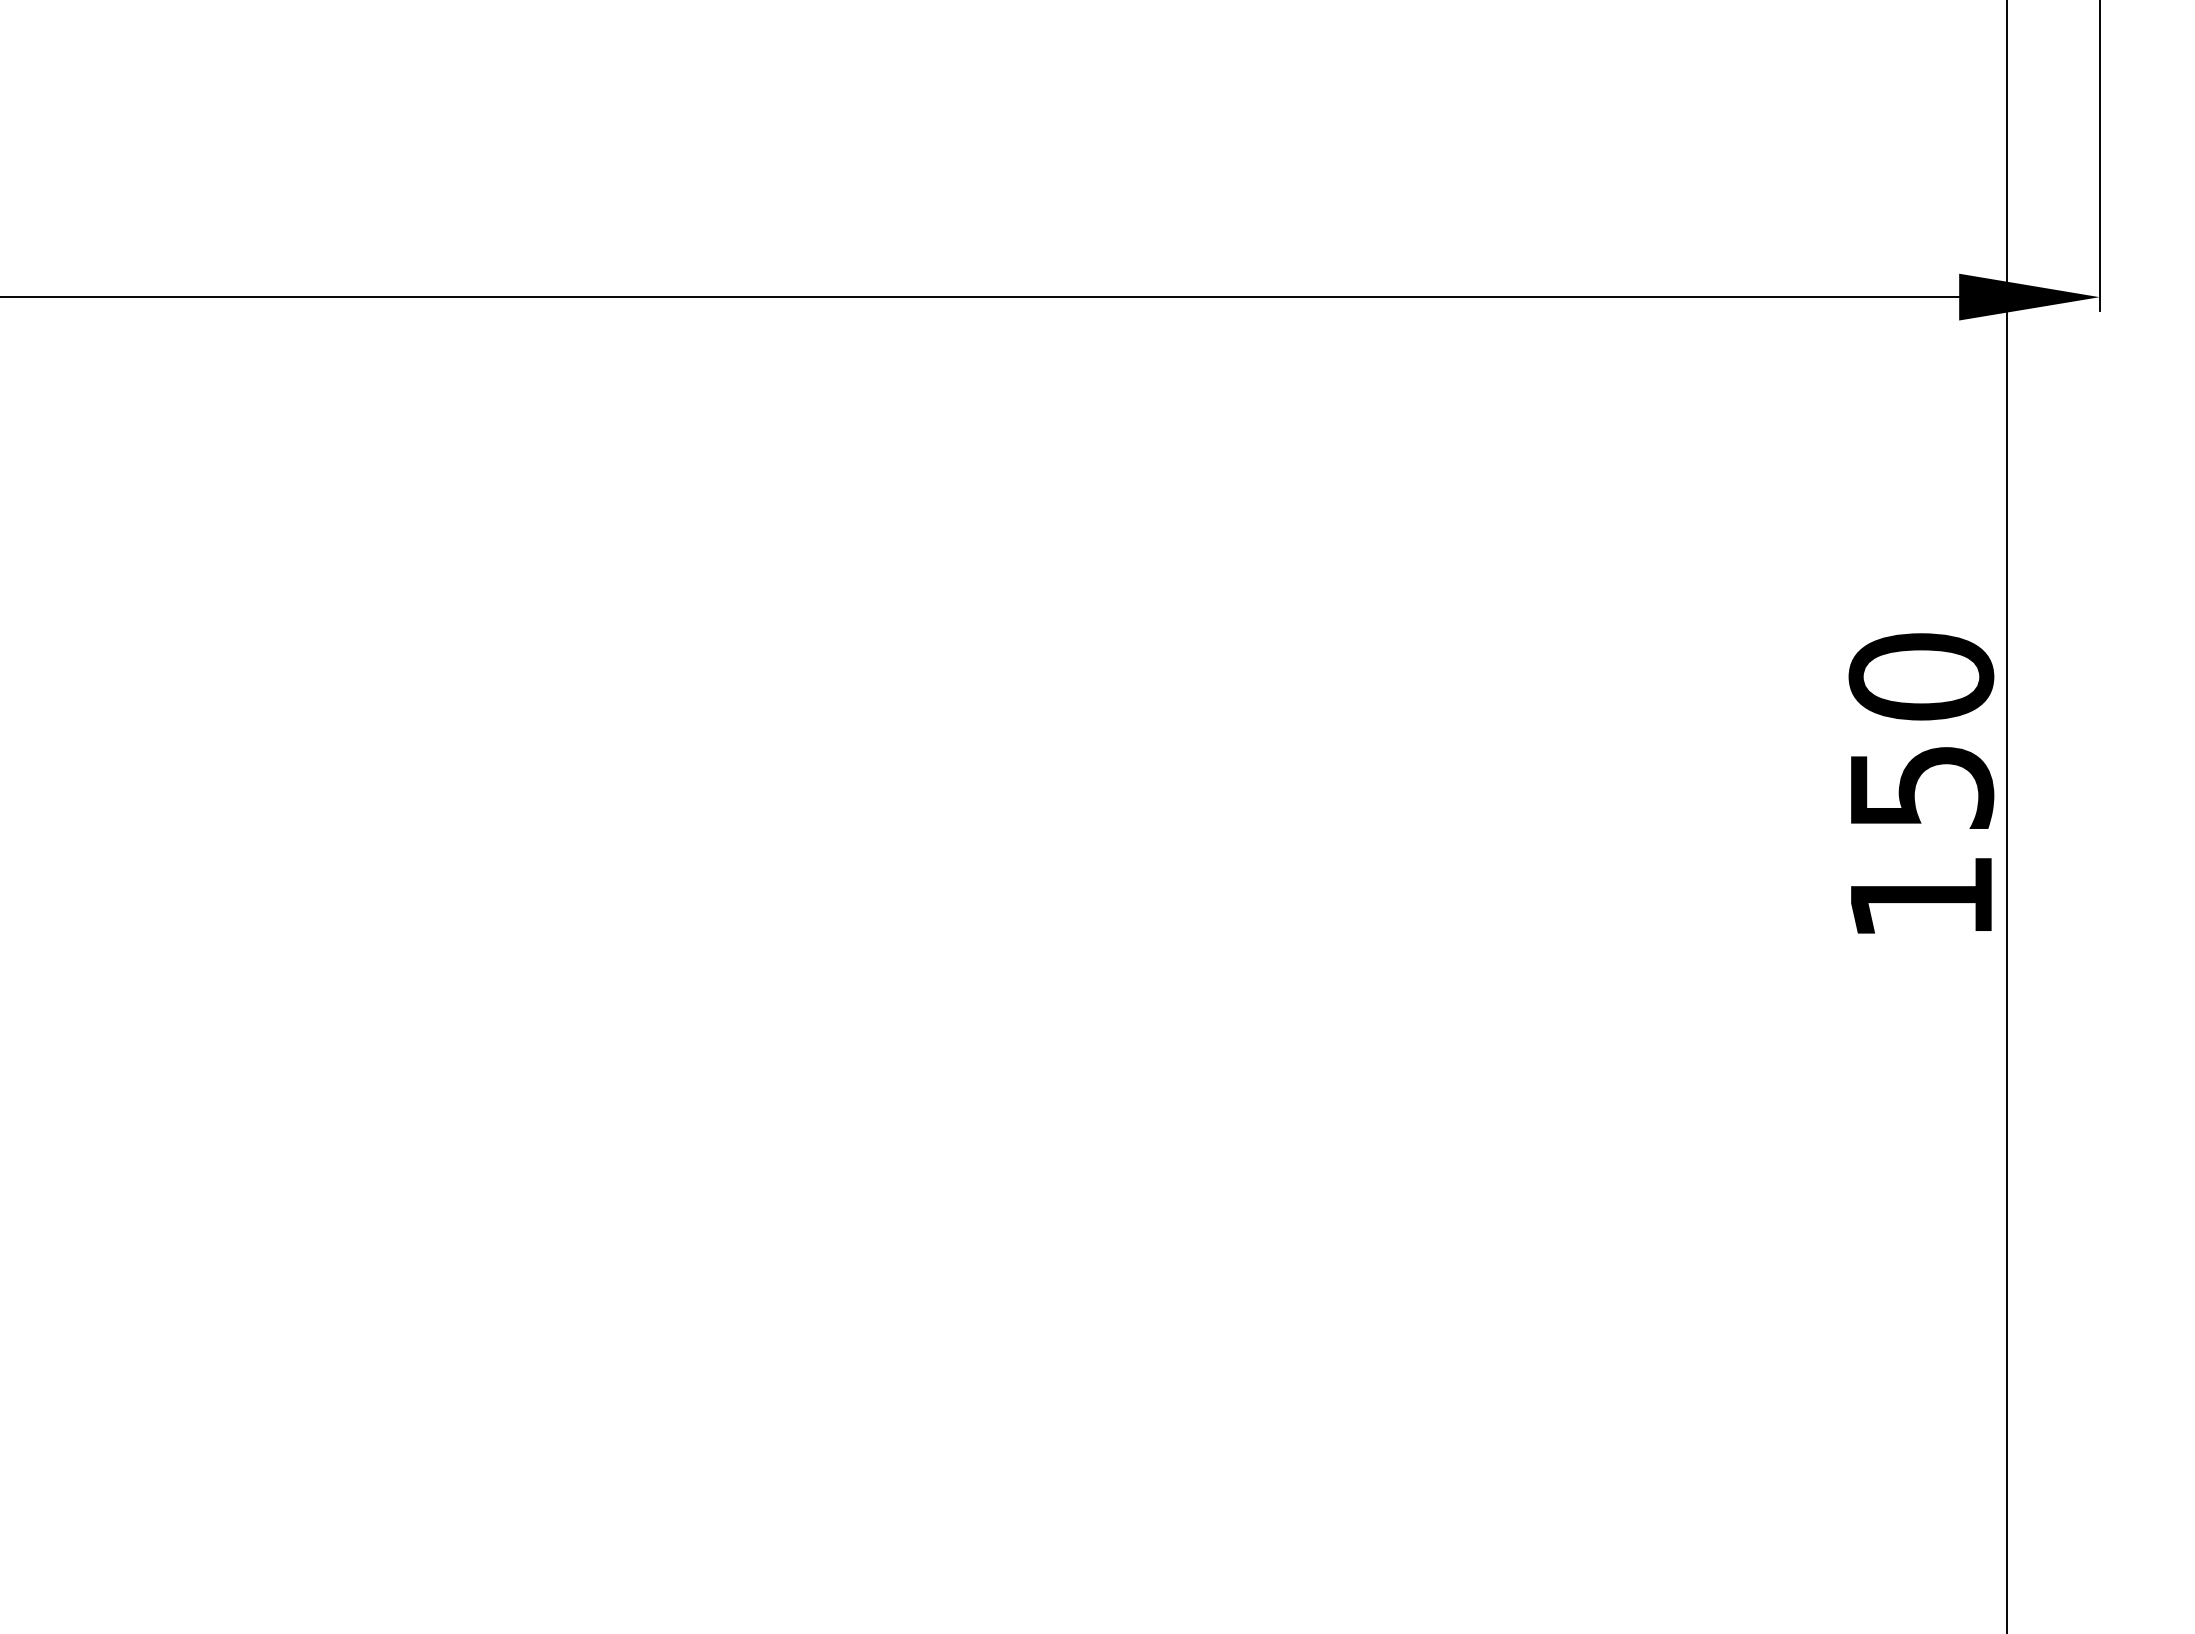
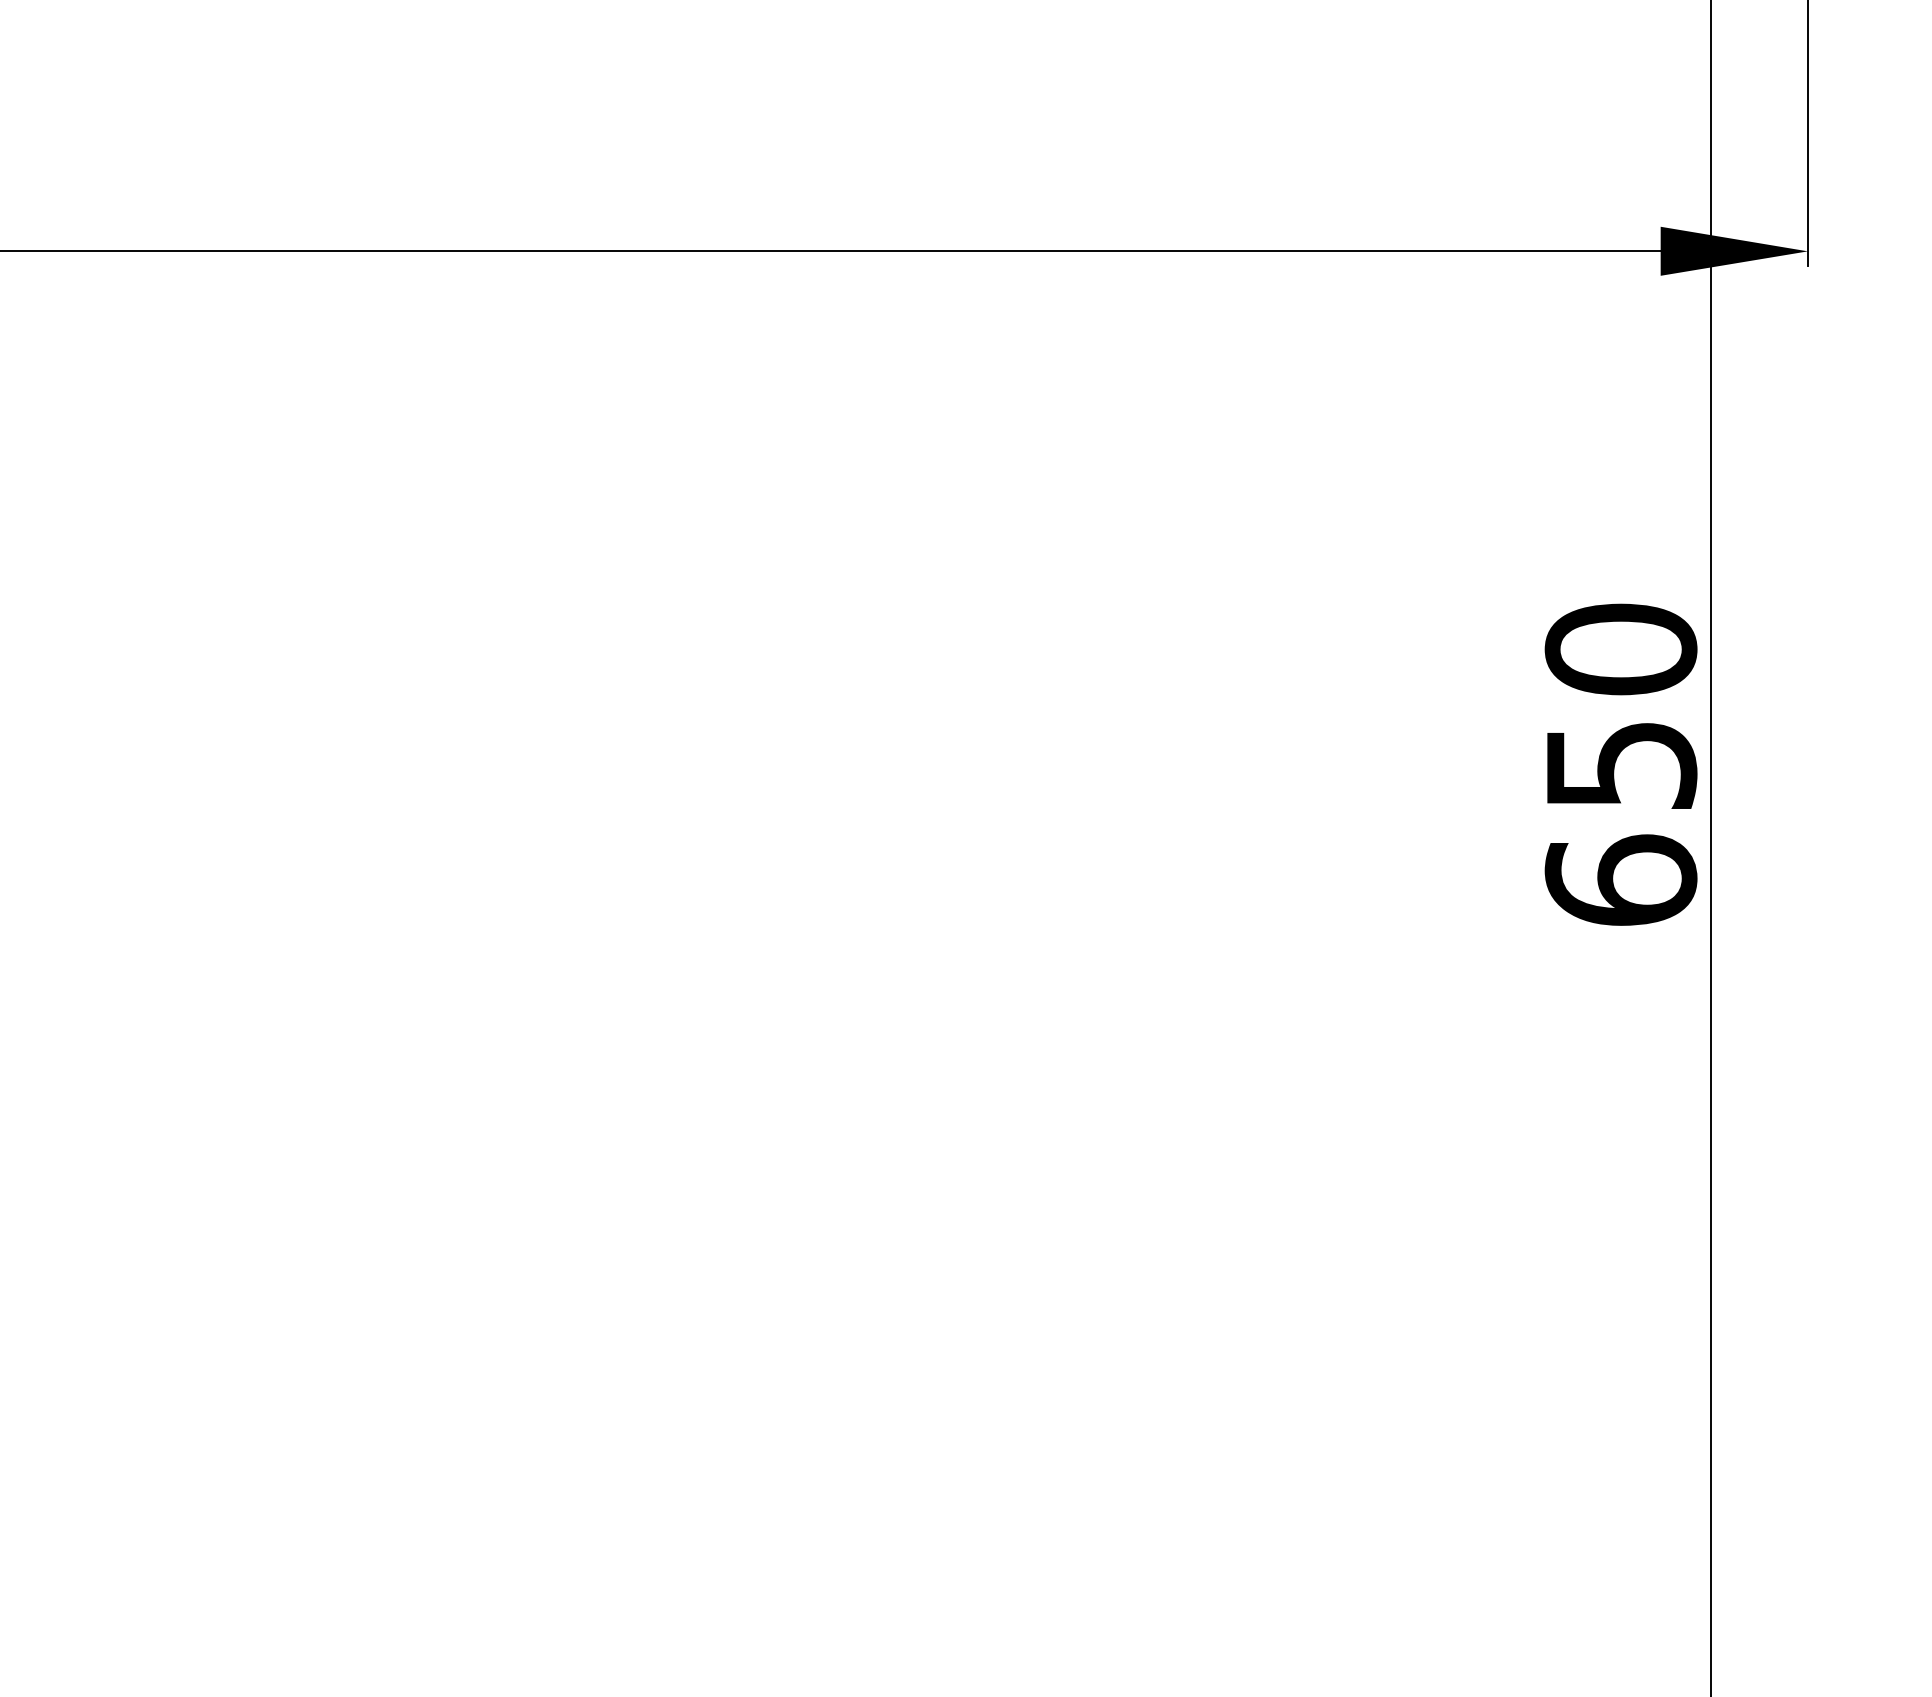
text: (1921, 896) -> (1621, 879), 150 -> 650

